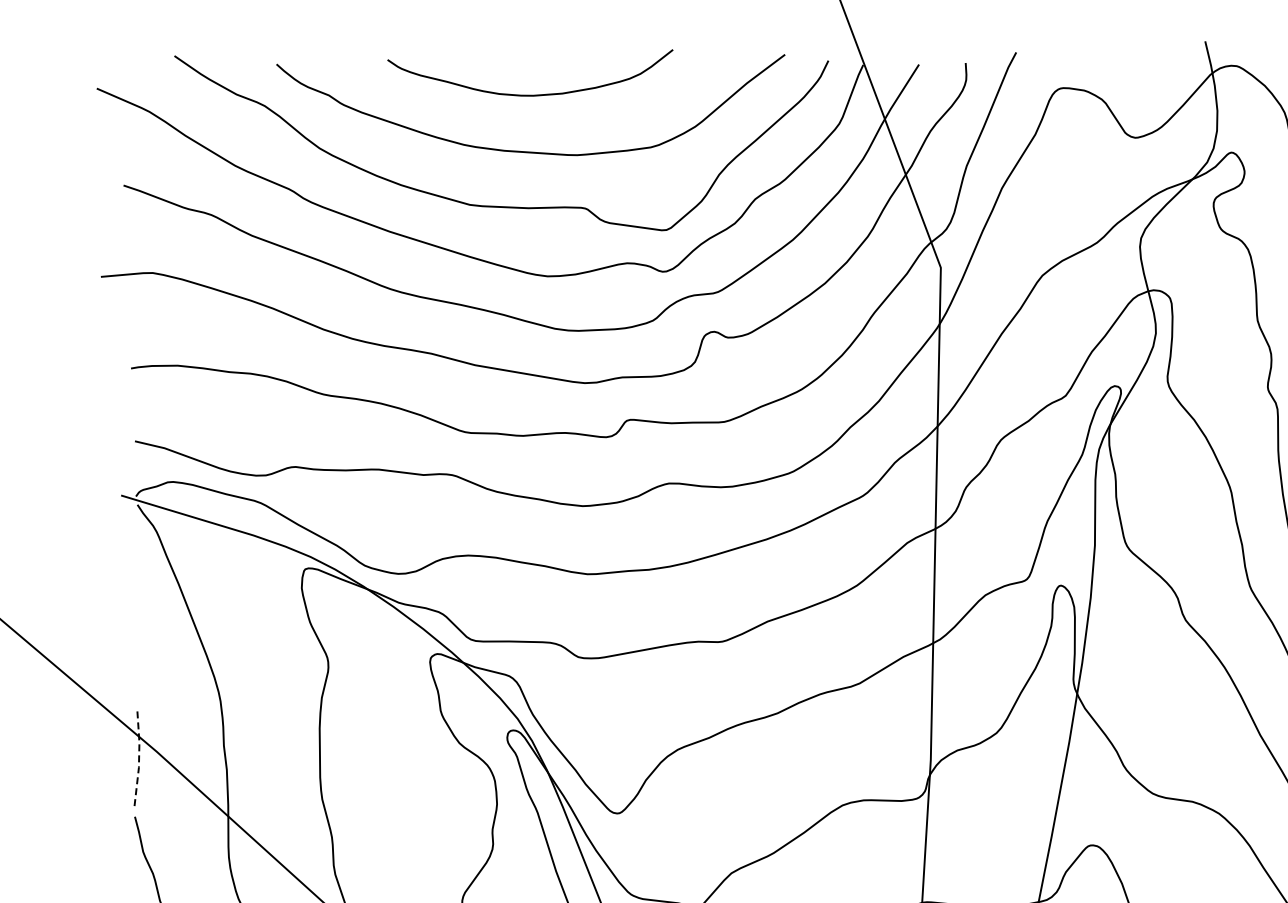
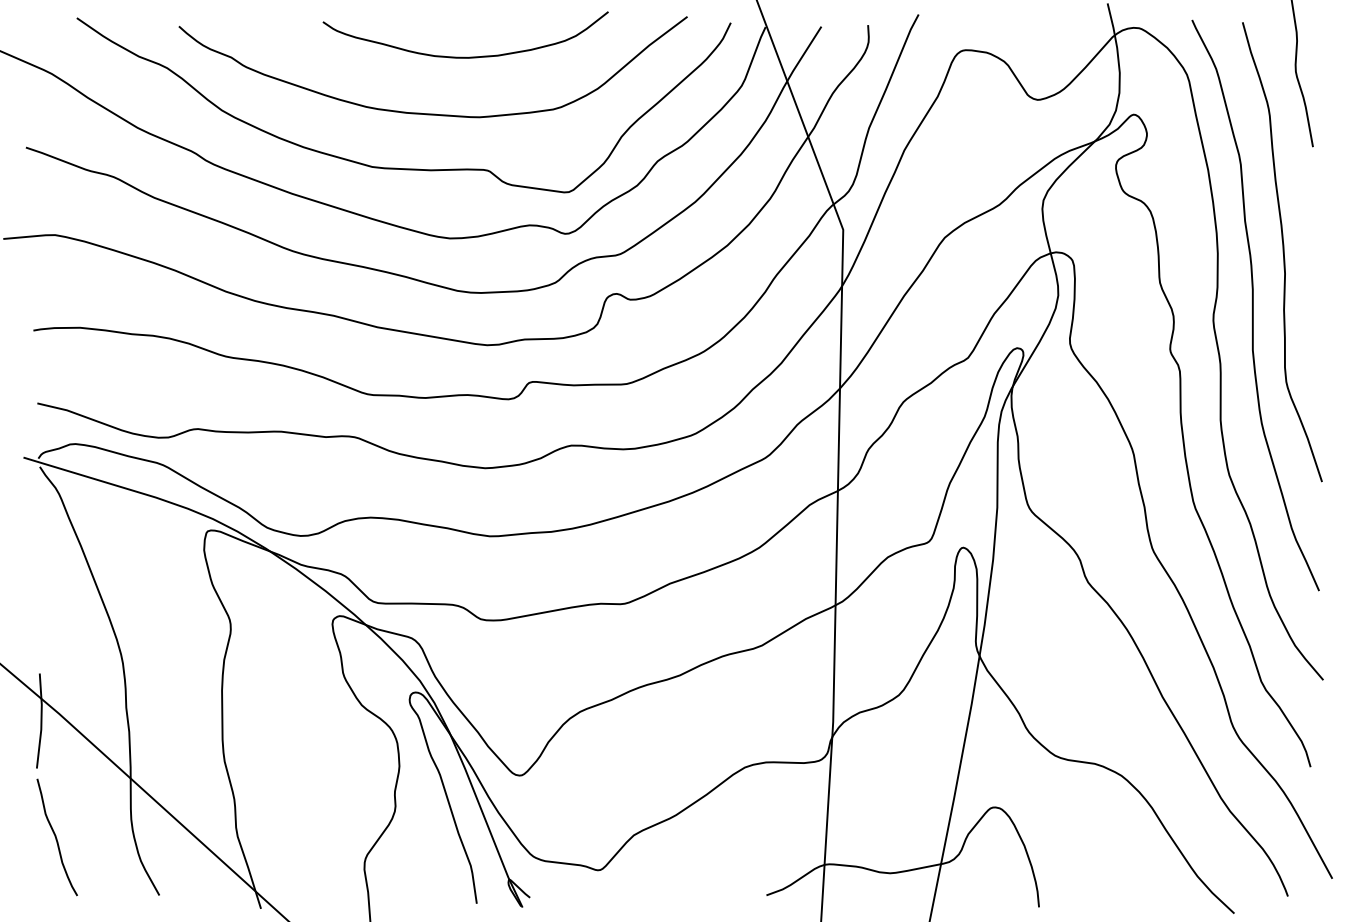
curve: (530, 94) -> (465, 56), moved
line: (139, 759) -> (41, 721), dashed -> solid

